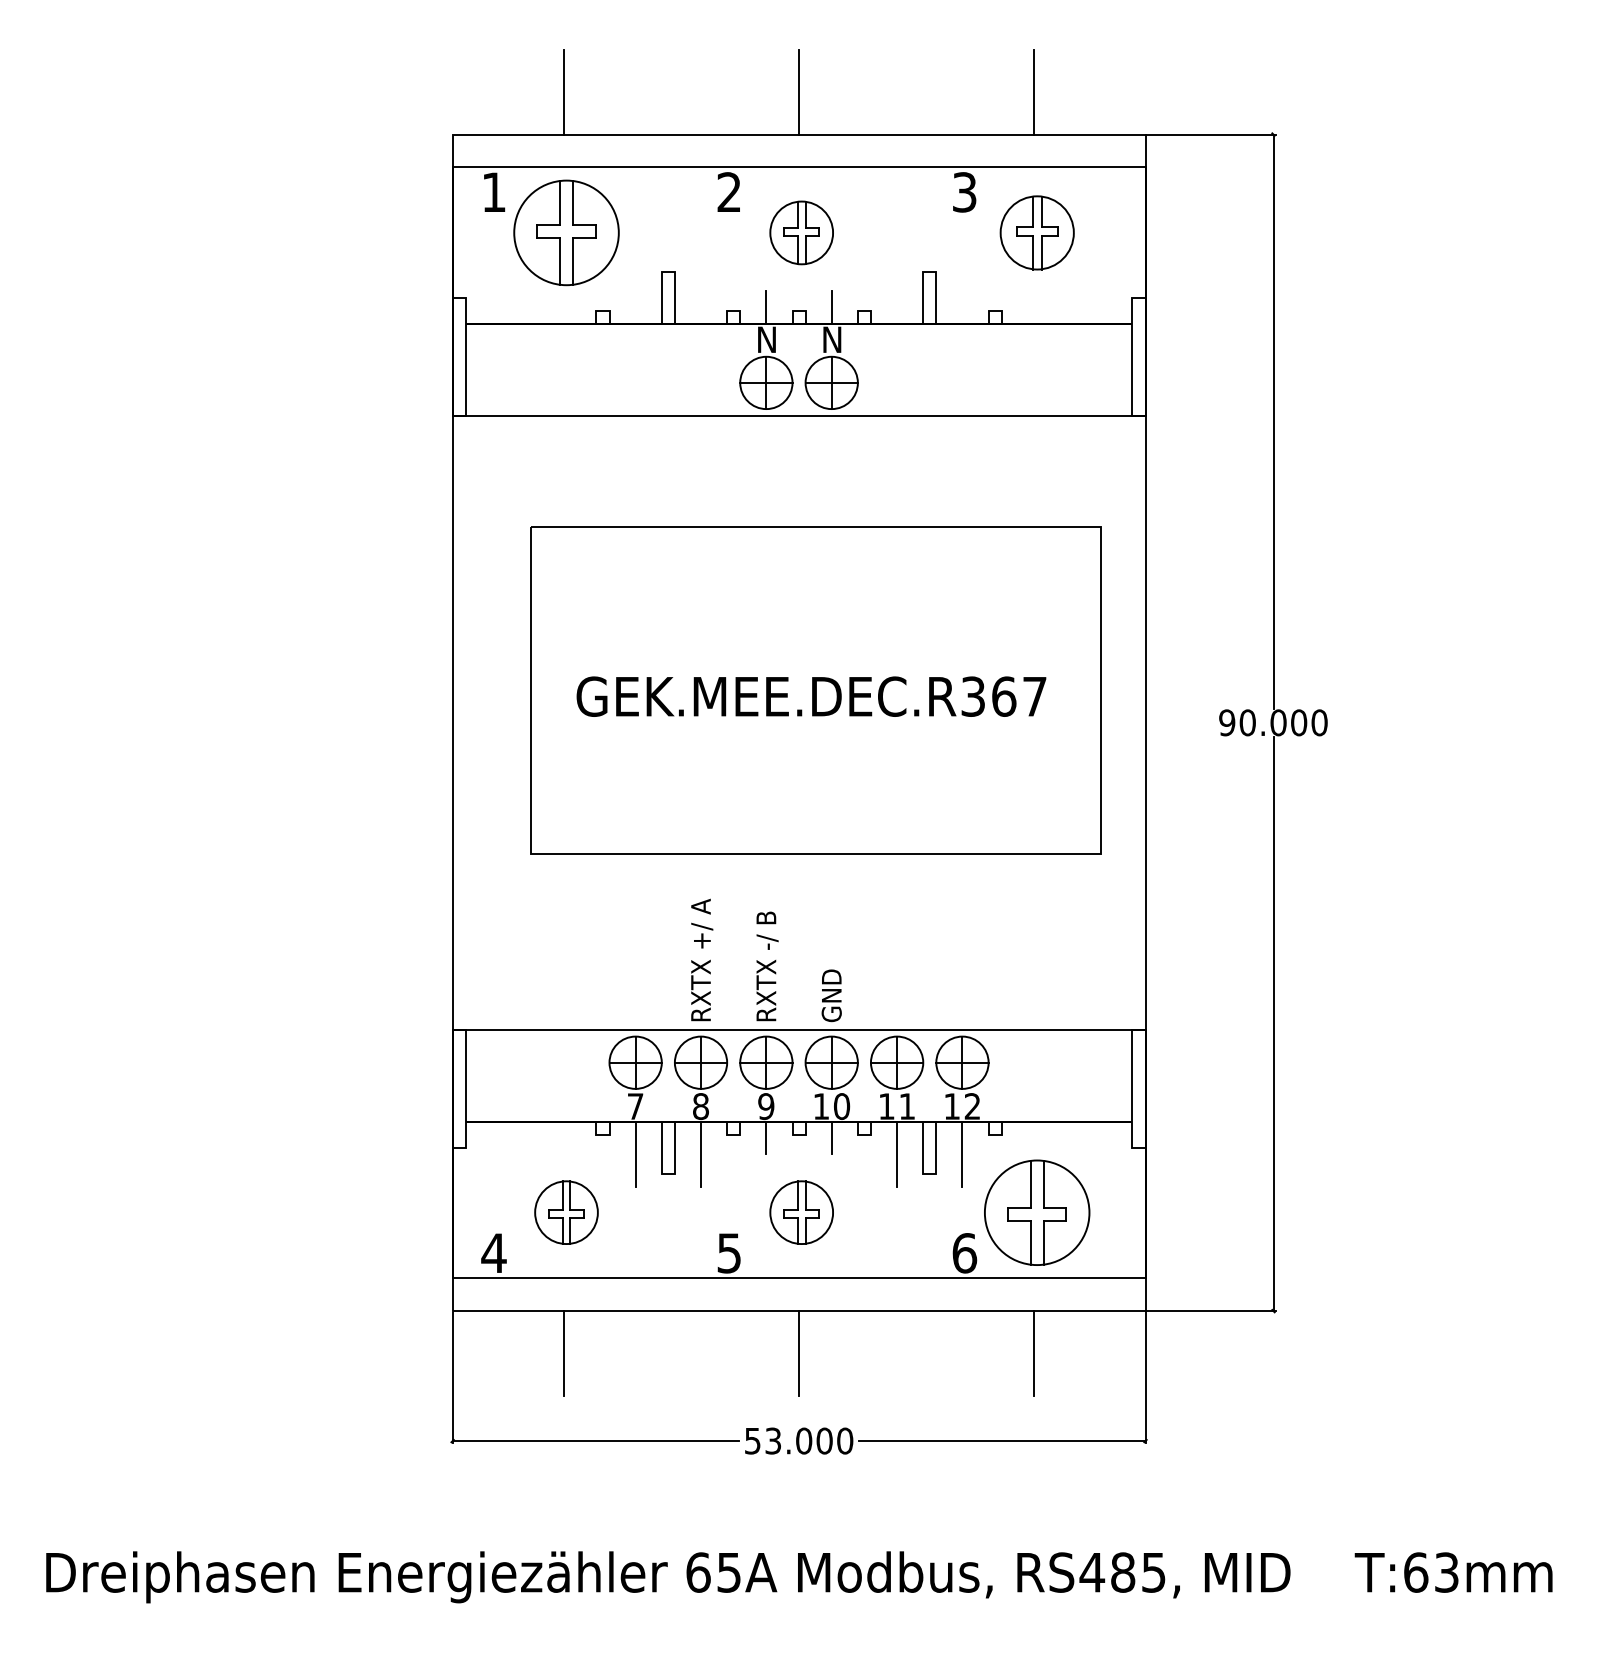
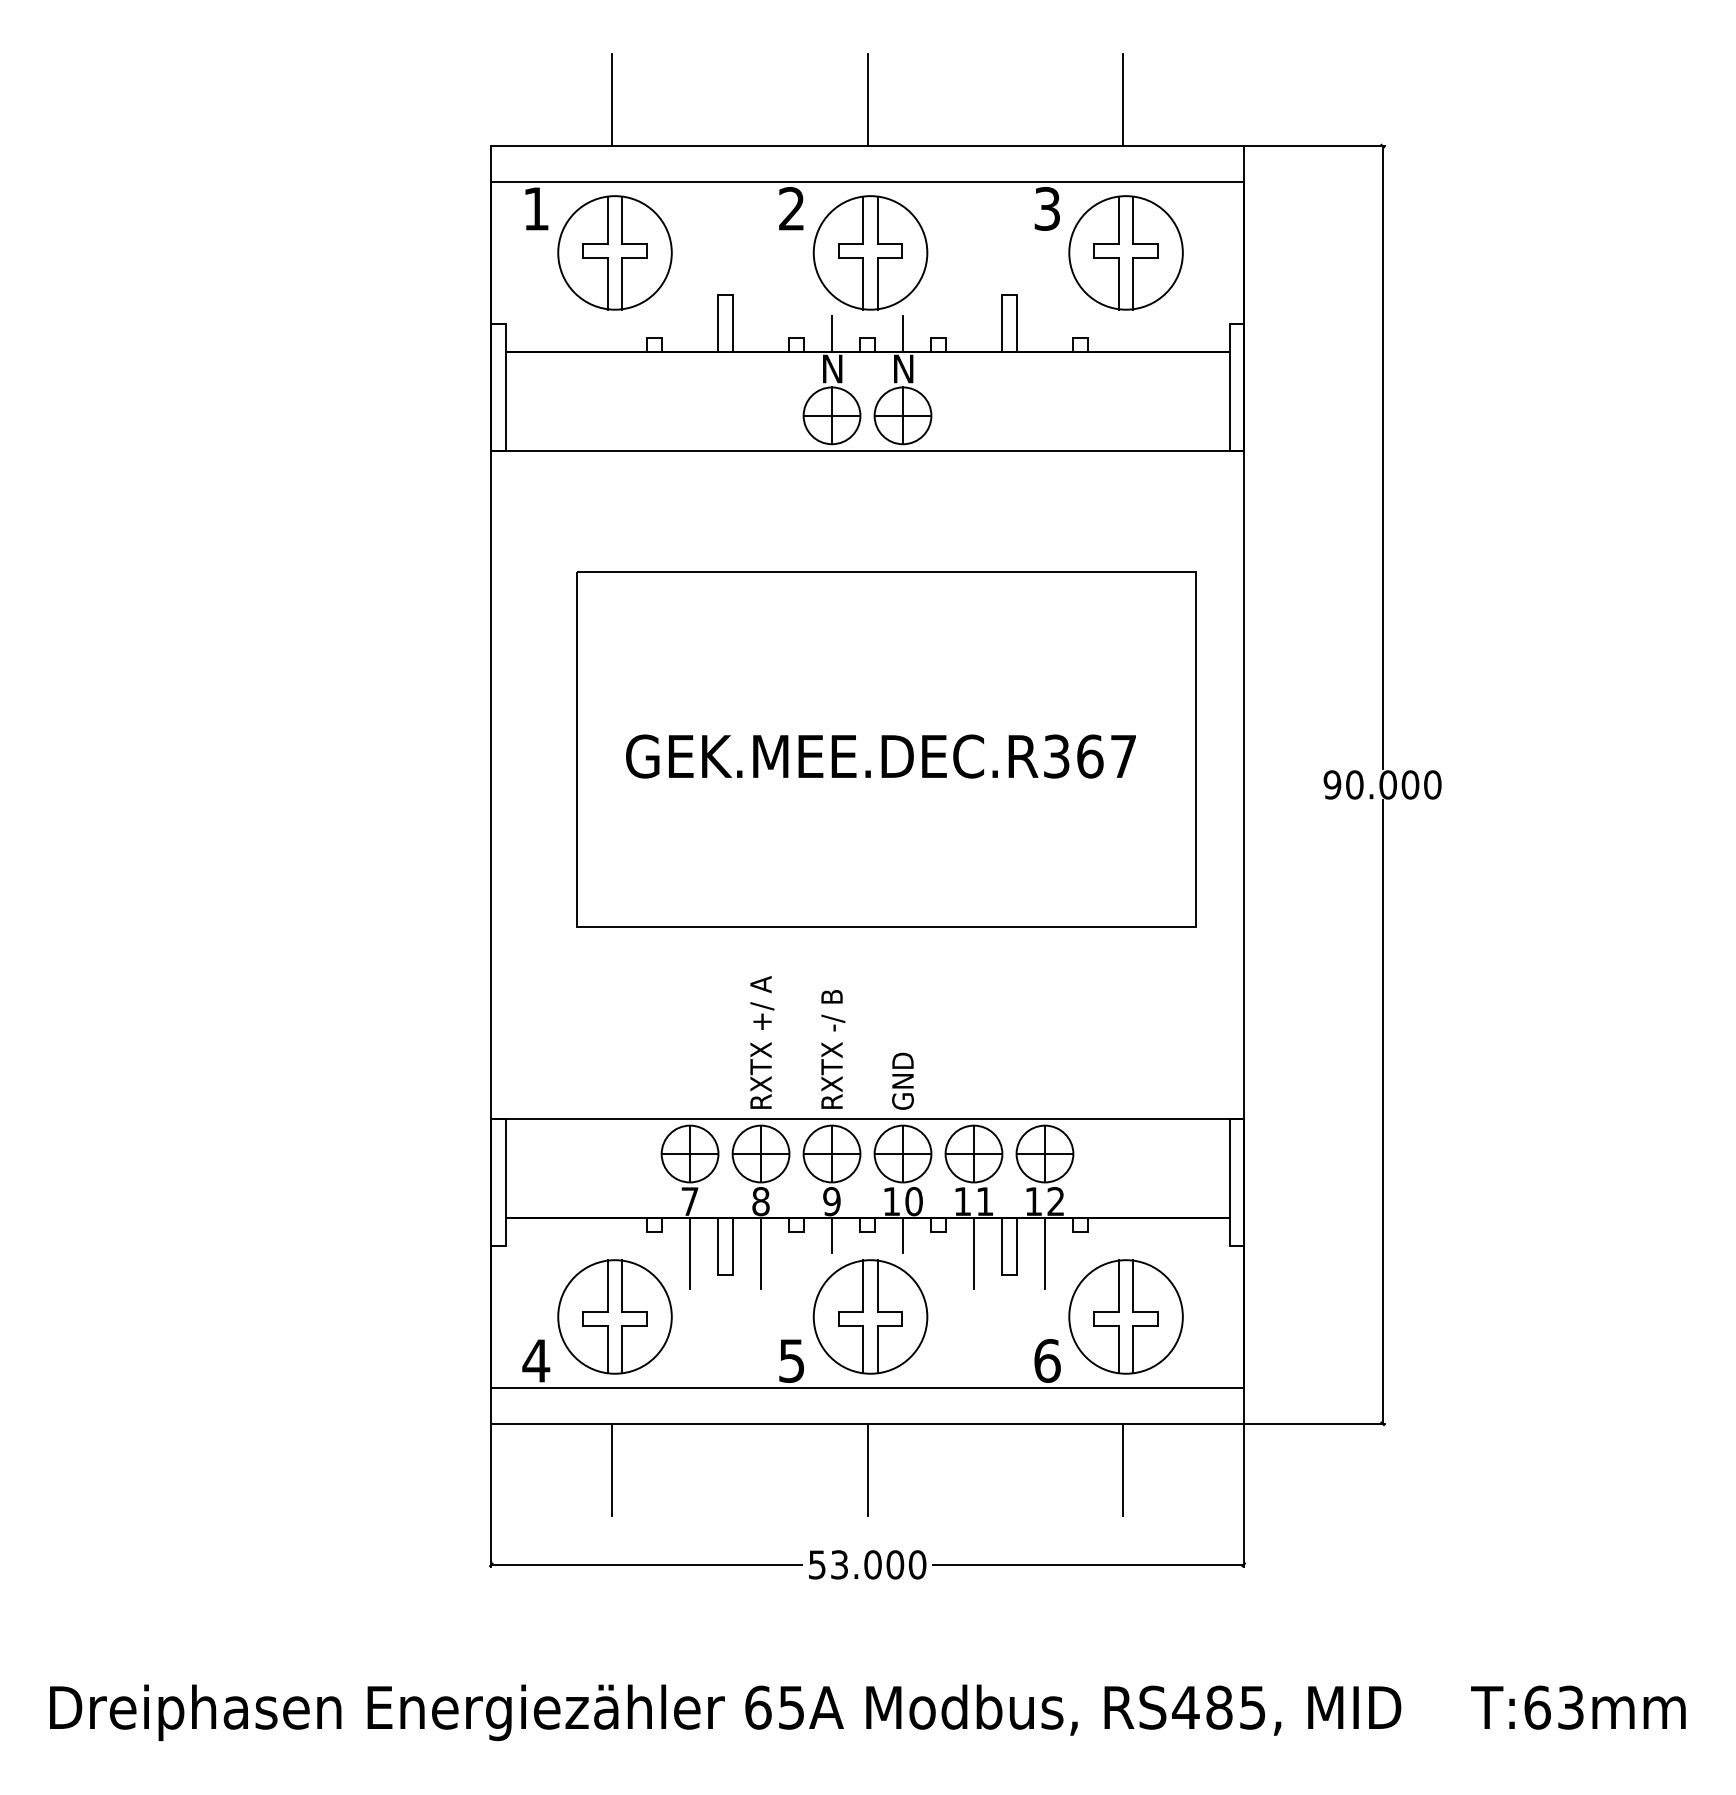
part: (801, 232) -> (870, 252), size x1.67
part: (1037, 232) -> (1126, 252), size x1.43
part: (566, 1212) -> (614, 1316), size x1.67
part: (801, 1212) -> (870, 1316), size x1.67

